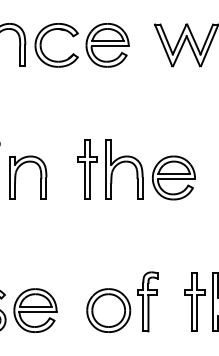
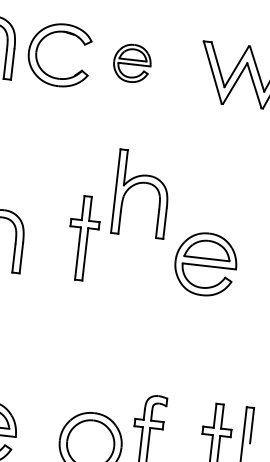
part: (107, 45) -> (132, 63), size x0.6
part: (121, 163) -> (138, 184), moved

